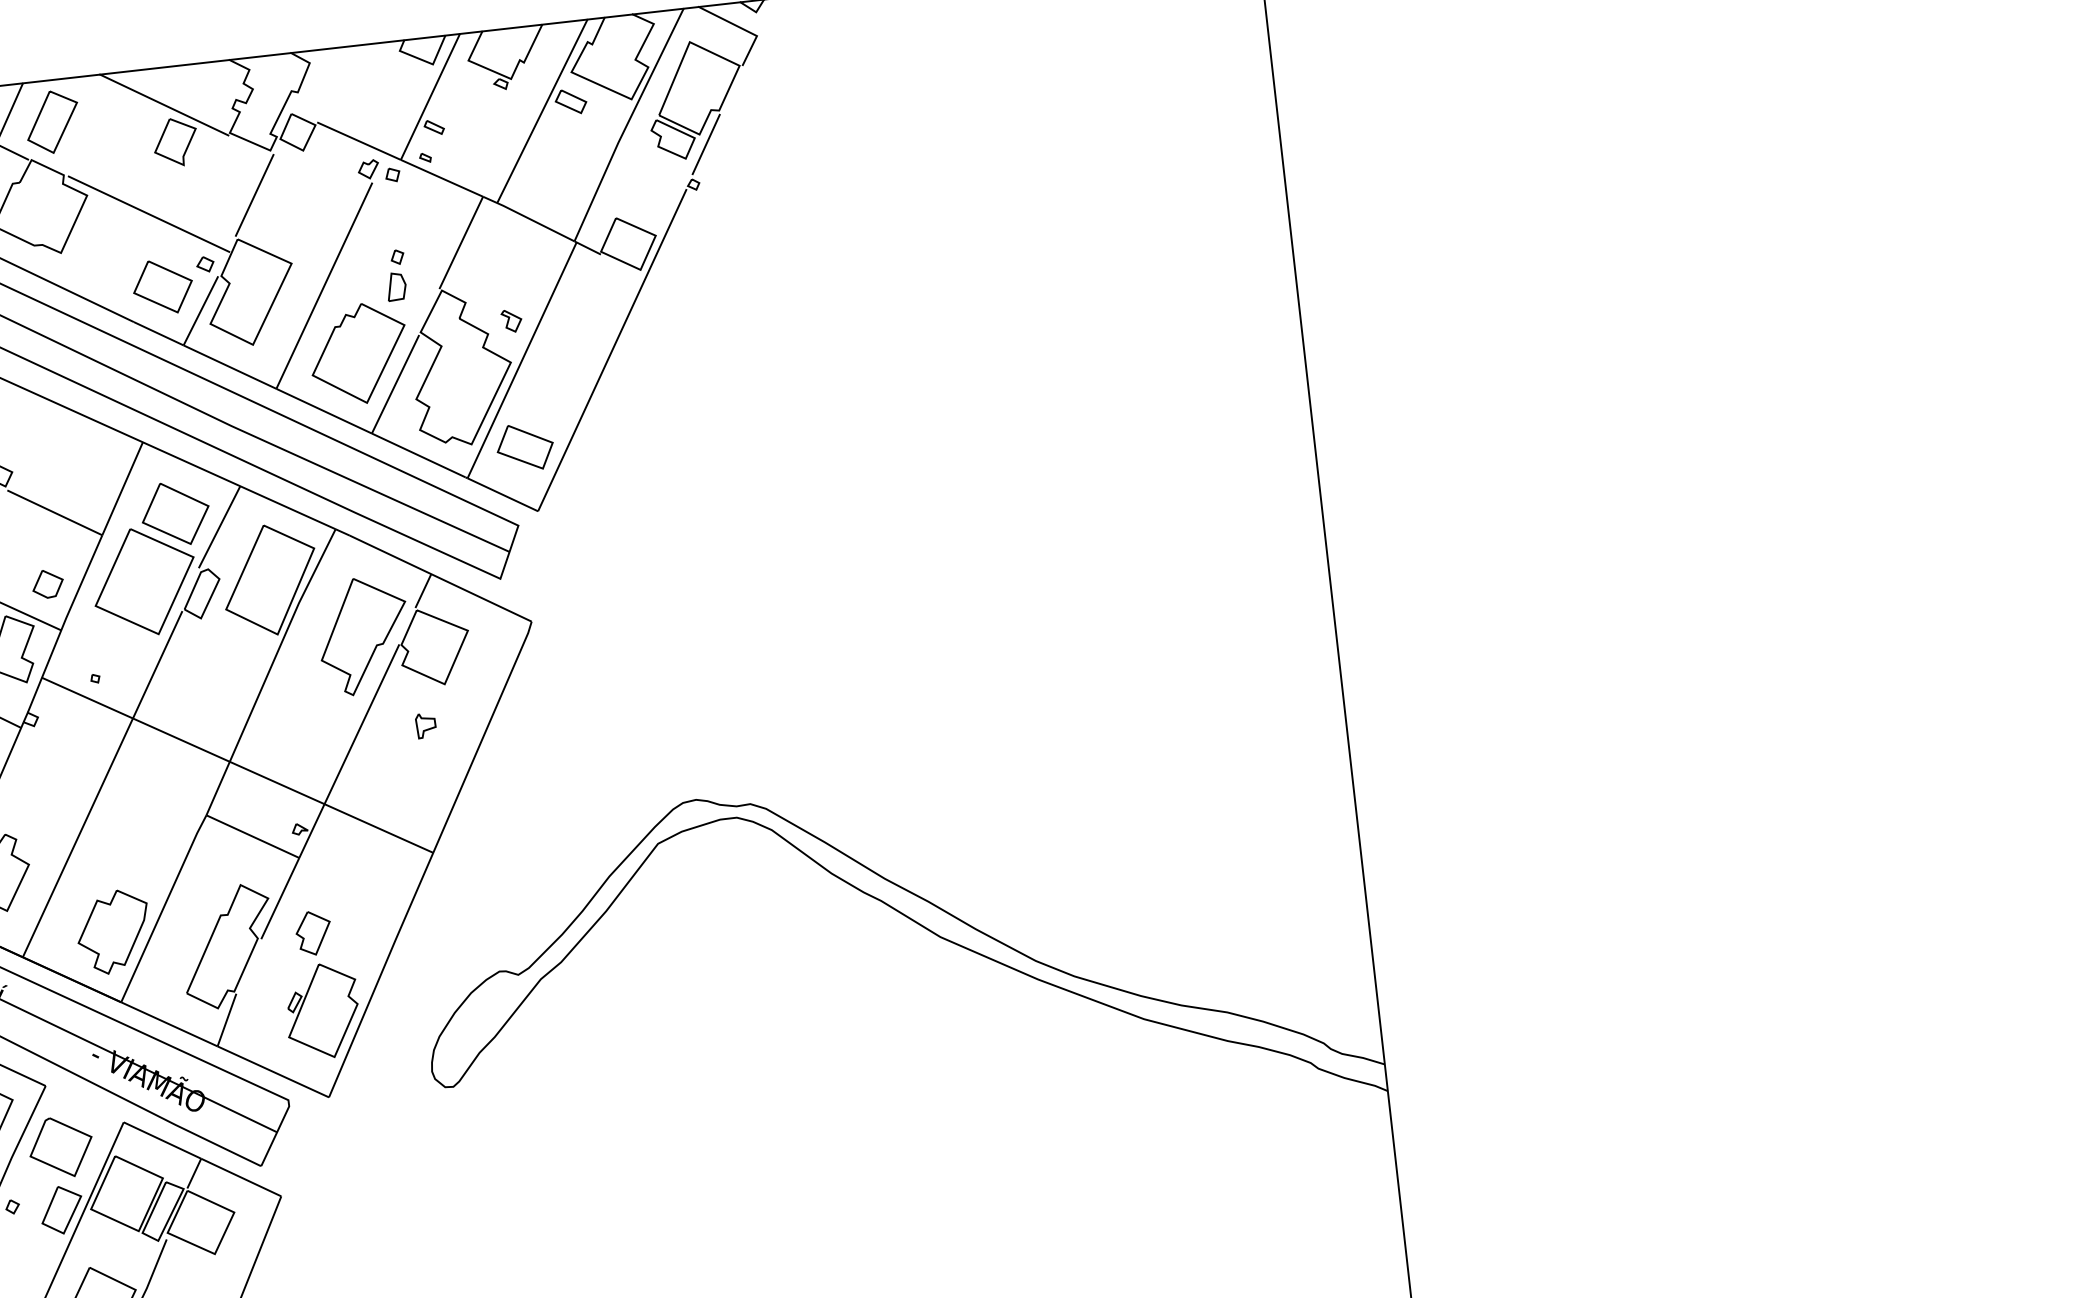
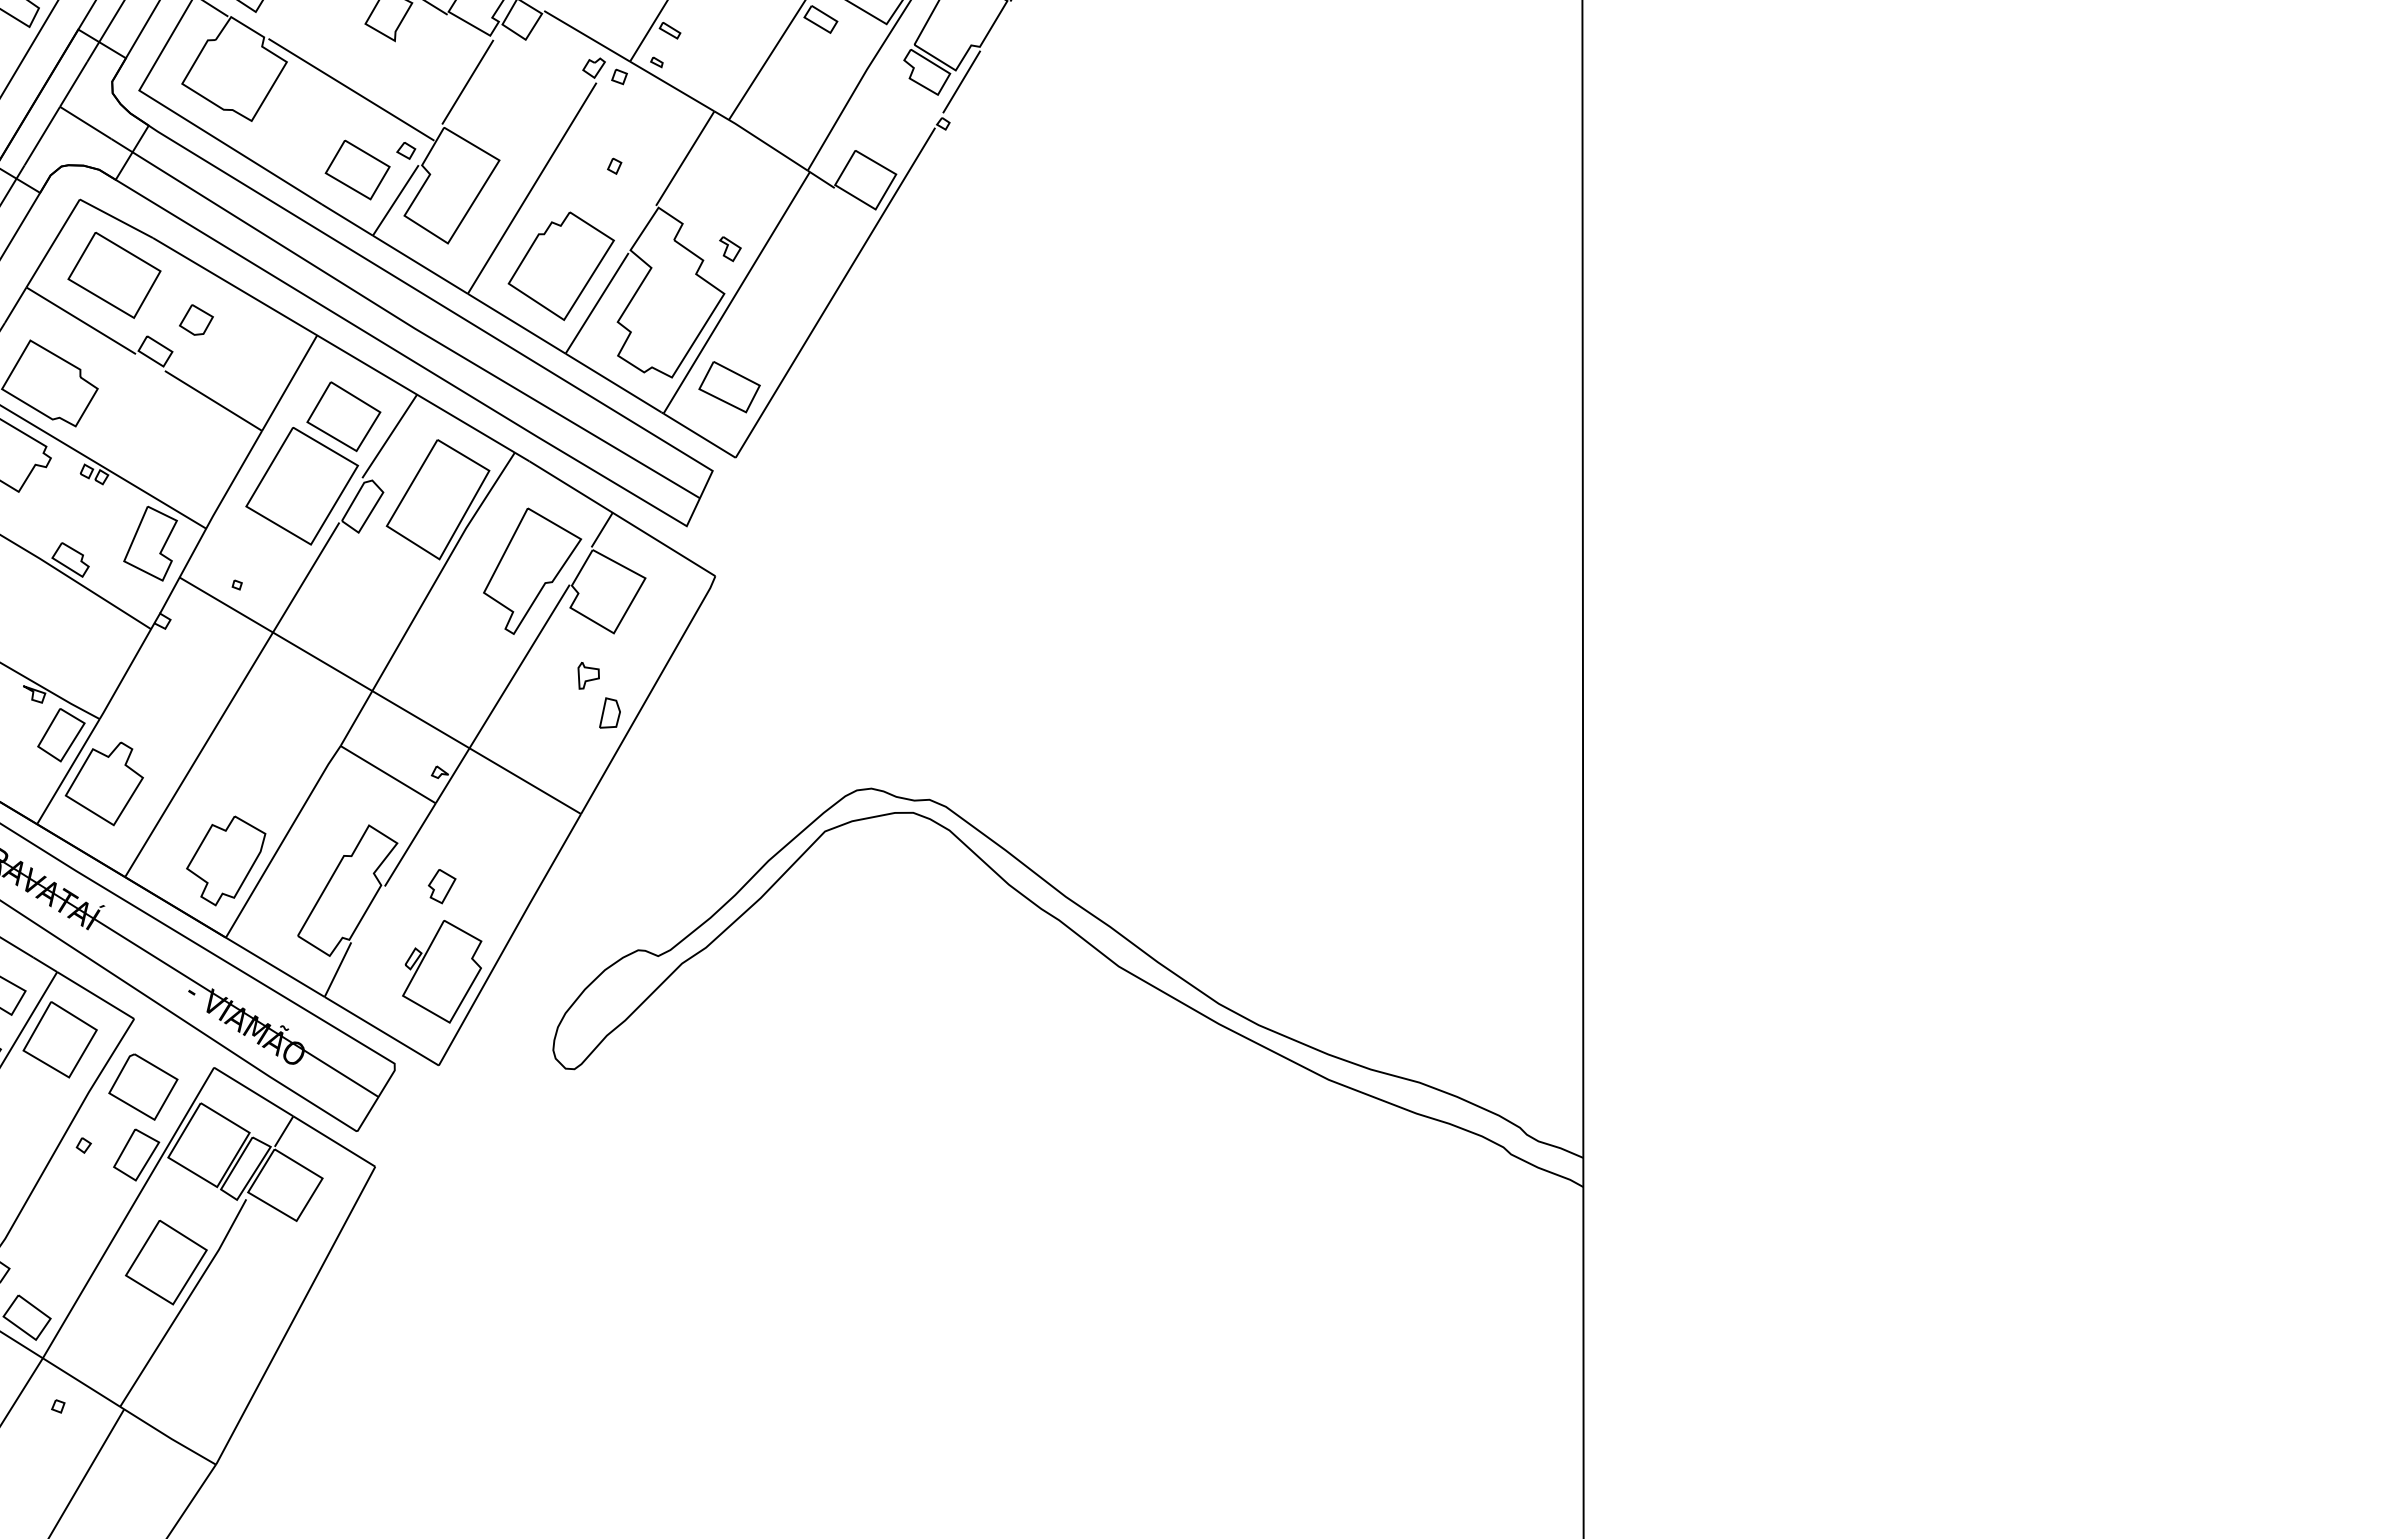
part: (396, 286) -> (609, 712), moved
part: (47, 583) -> (196, 319), moved
part: (313, 933) -> (441, 886), size x0.71

